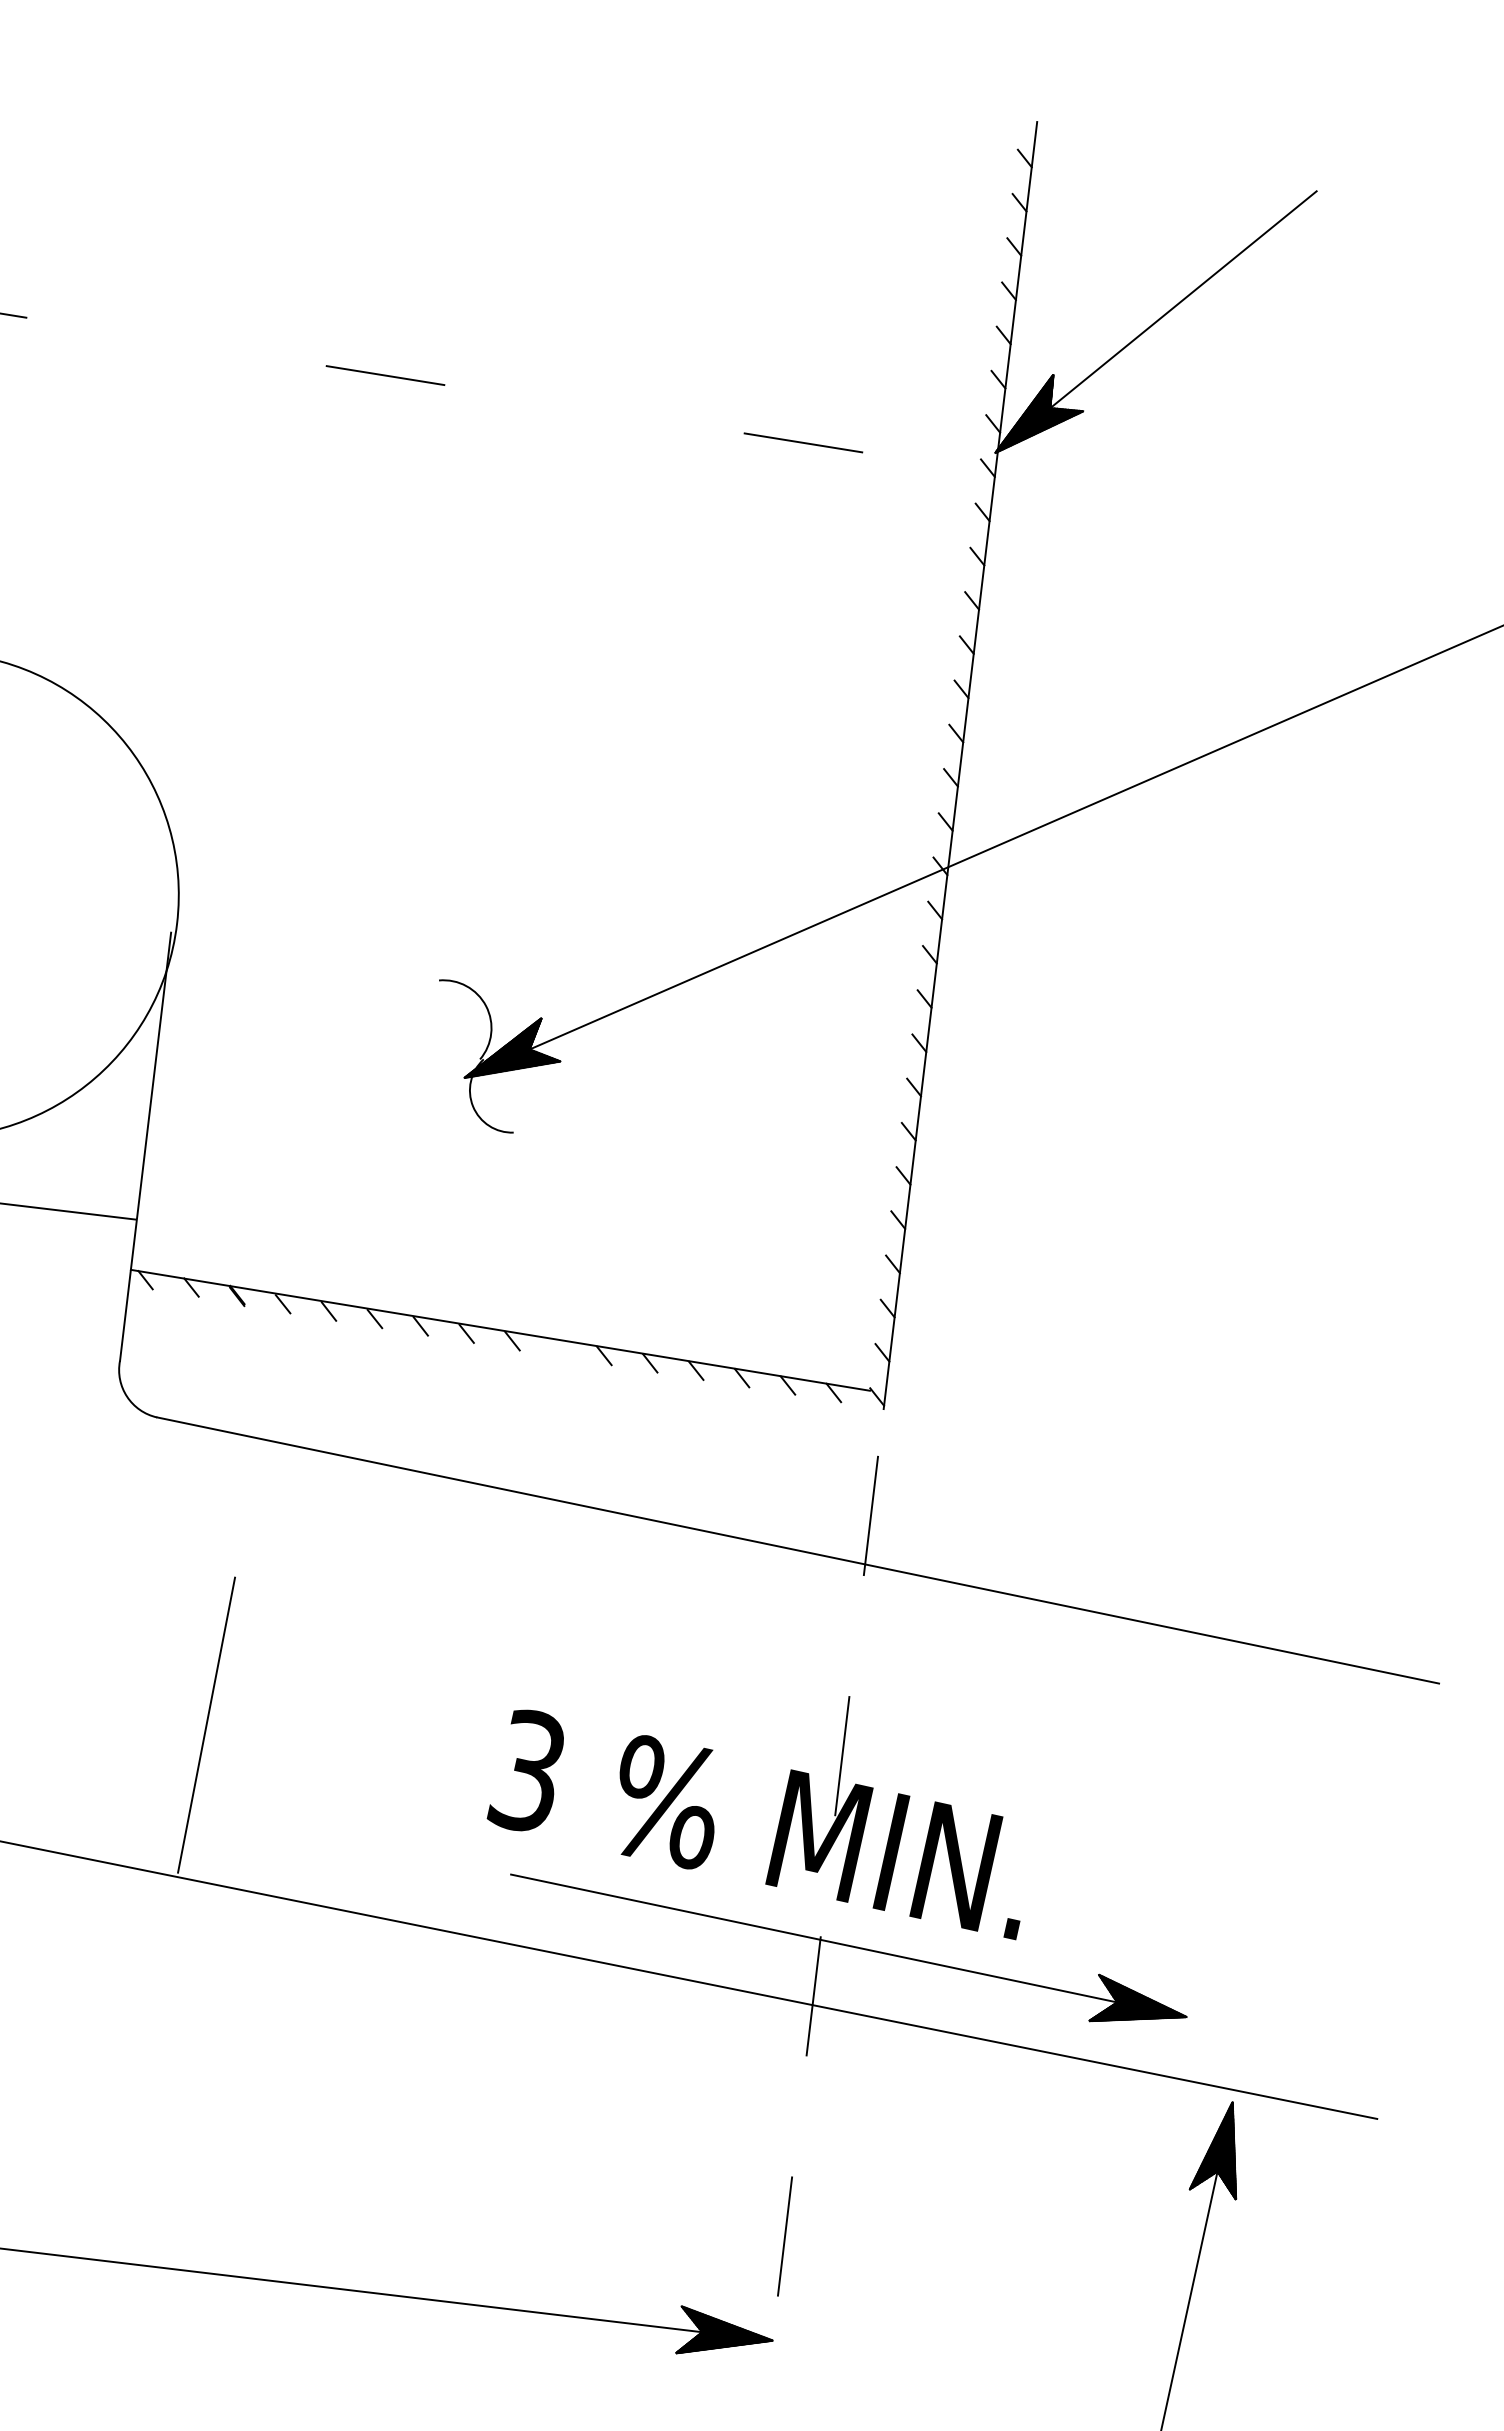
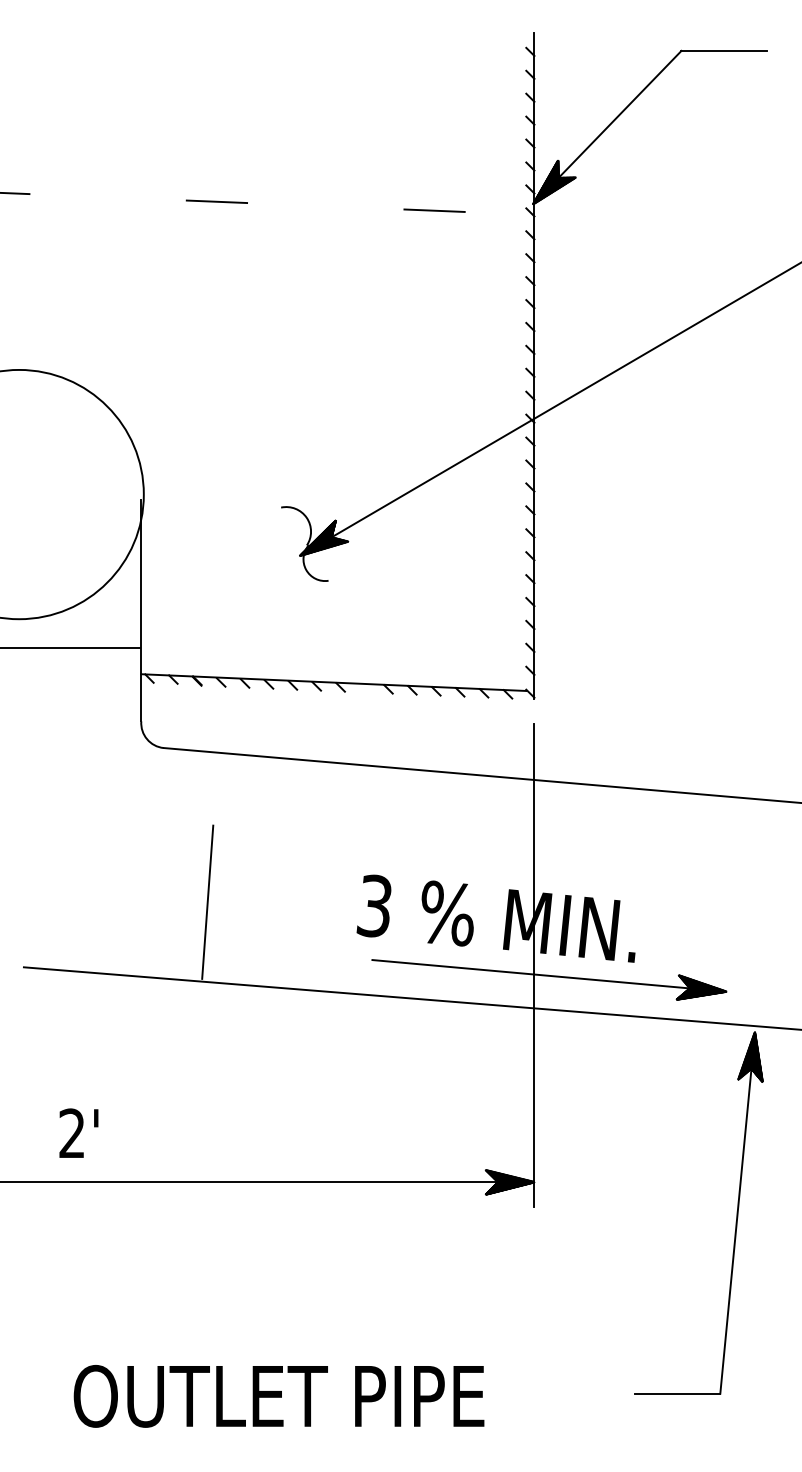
line: (1397, 200) -> (723, 50), added
line: (822, 1922) -> (534, 965), dashed -> solid

